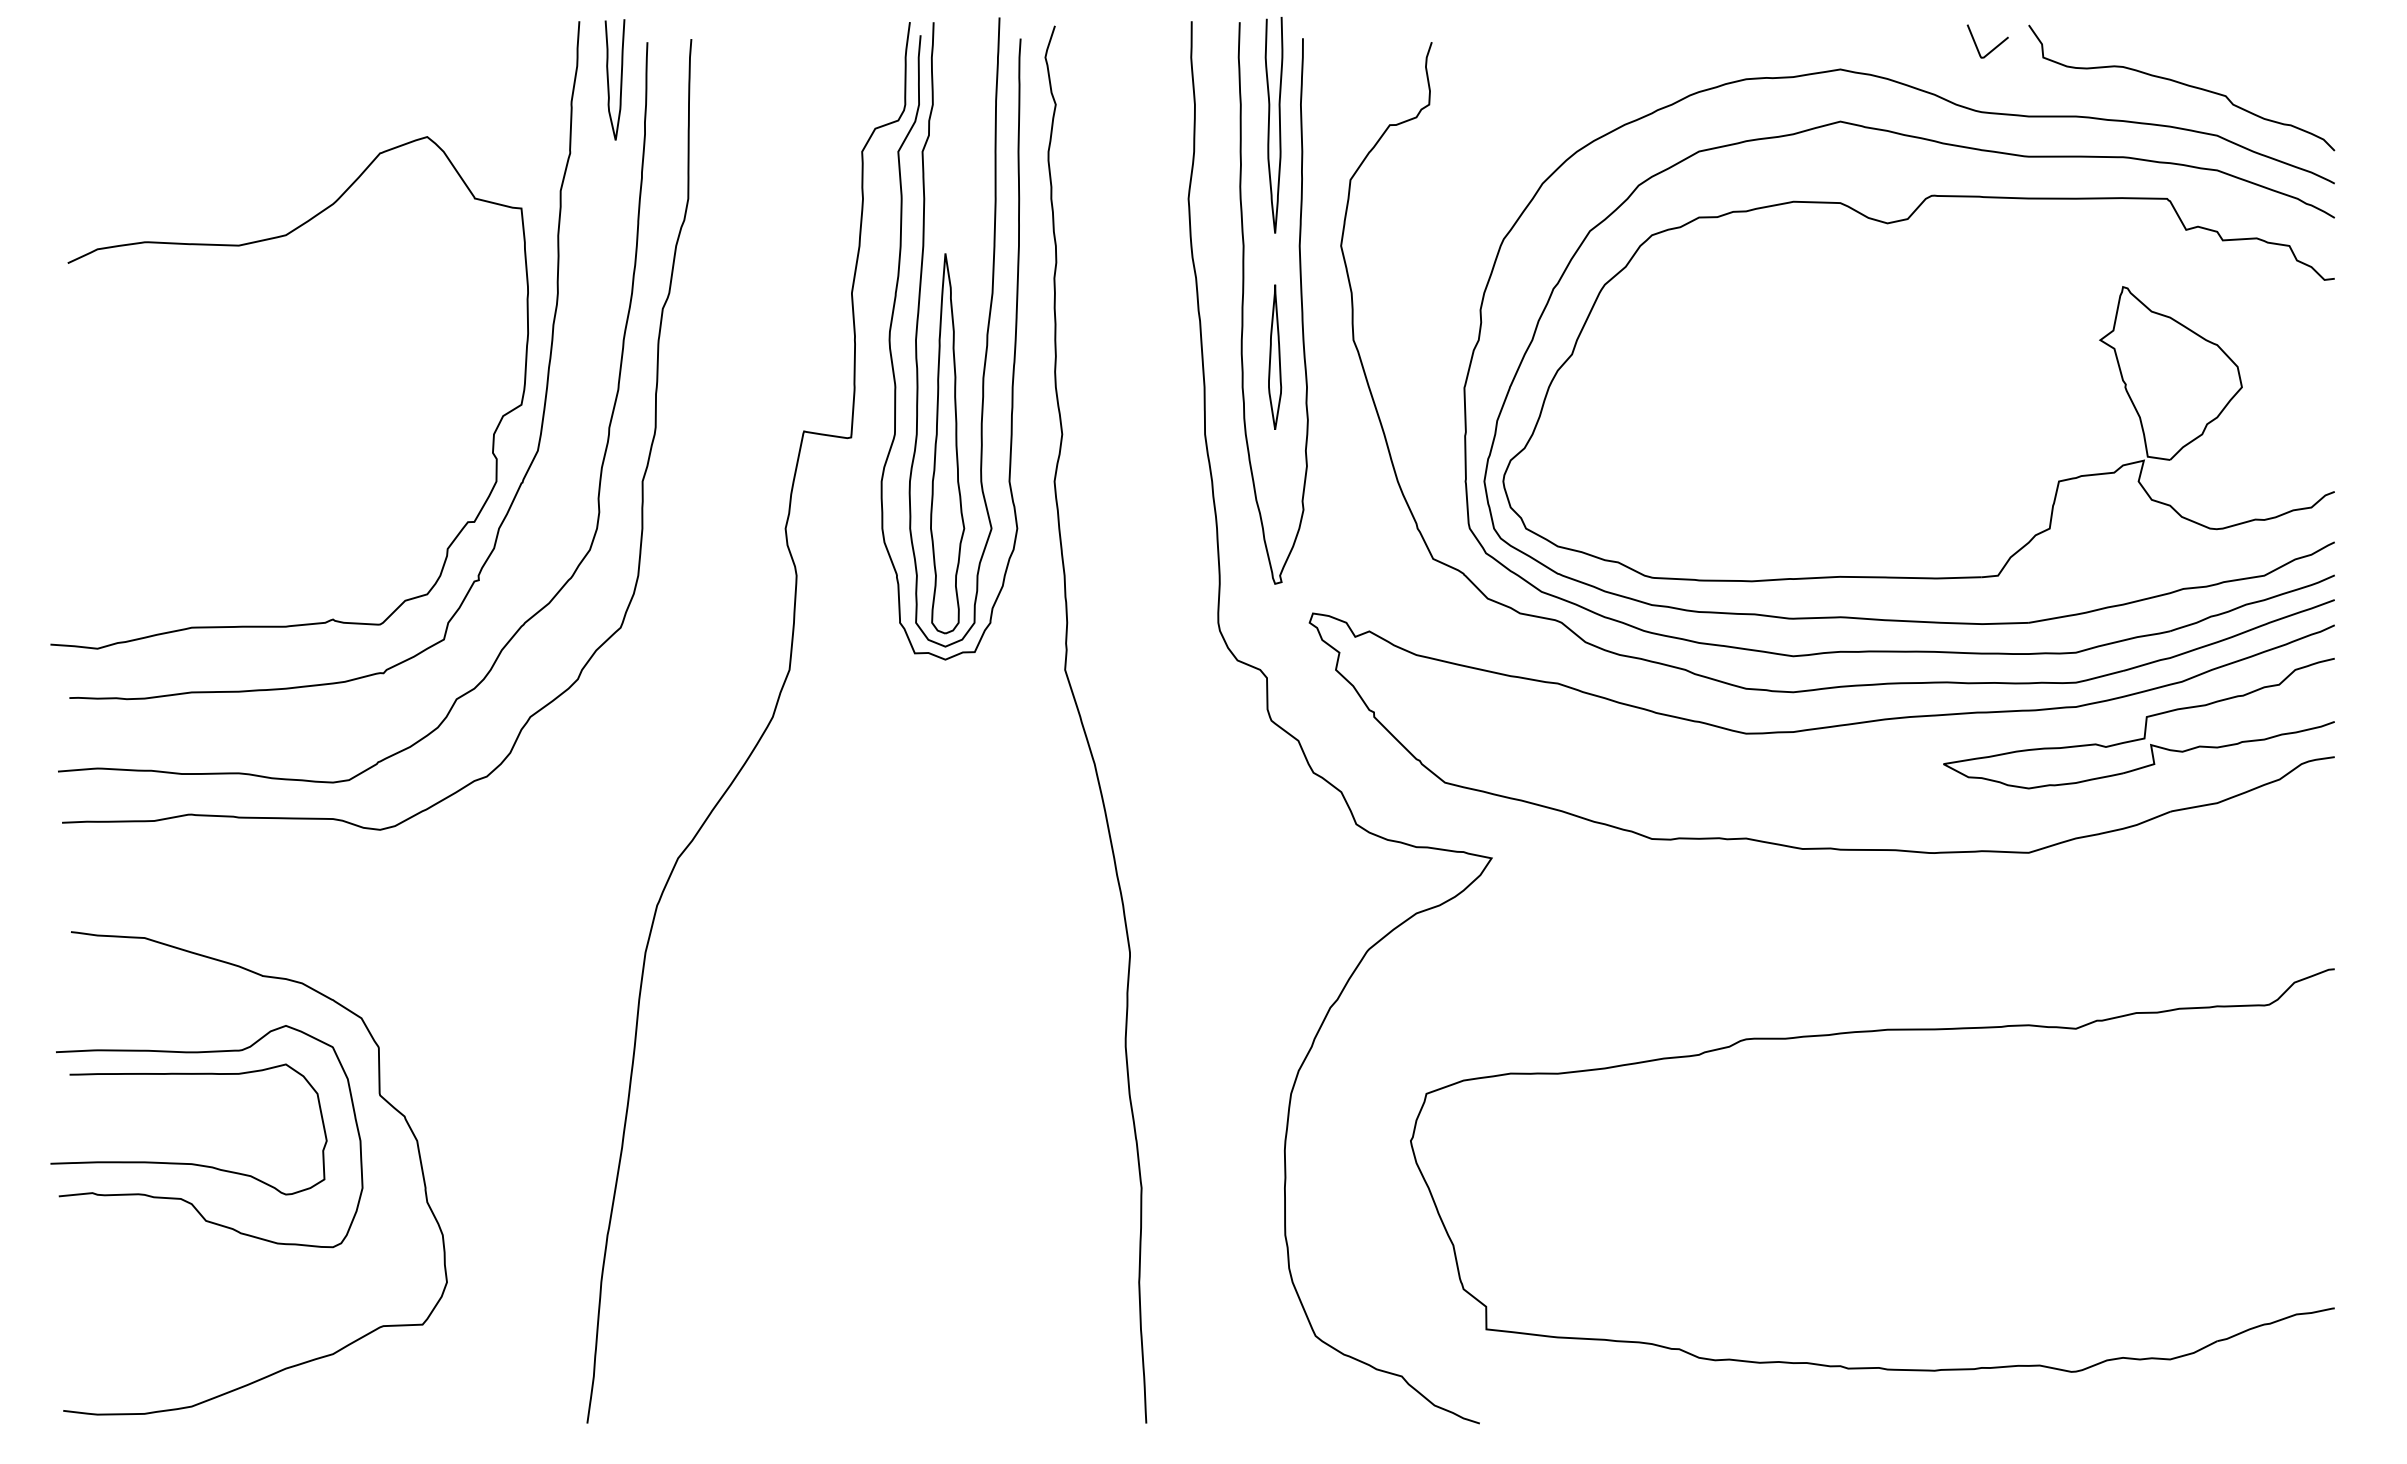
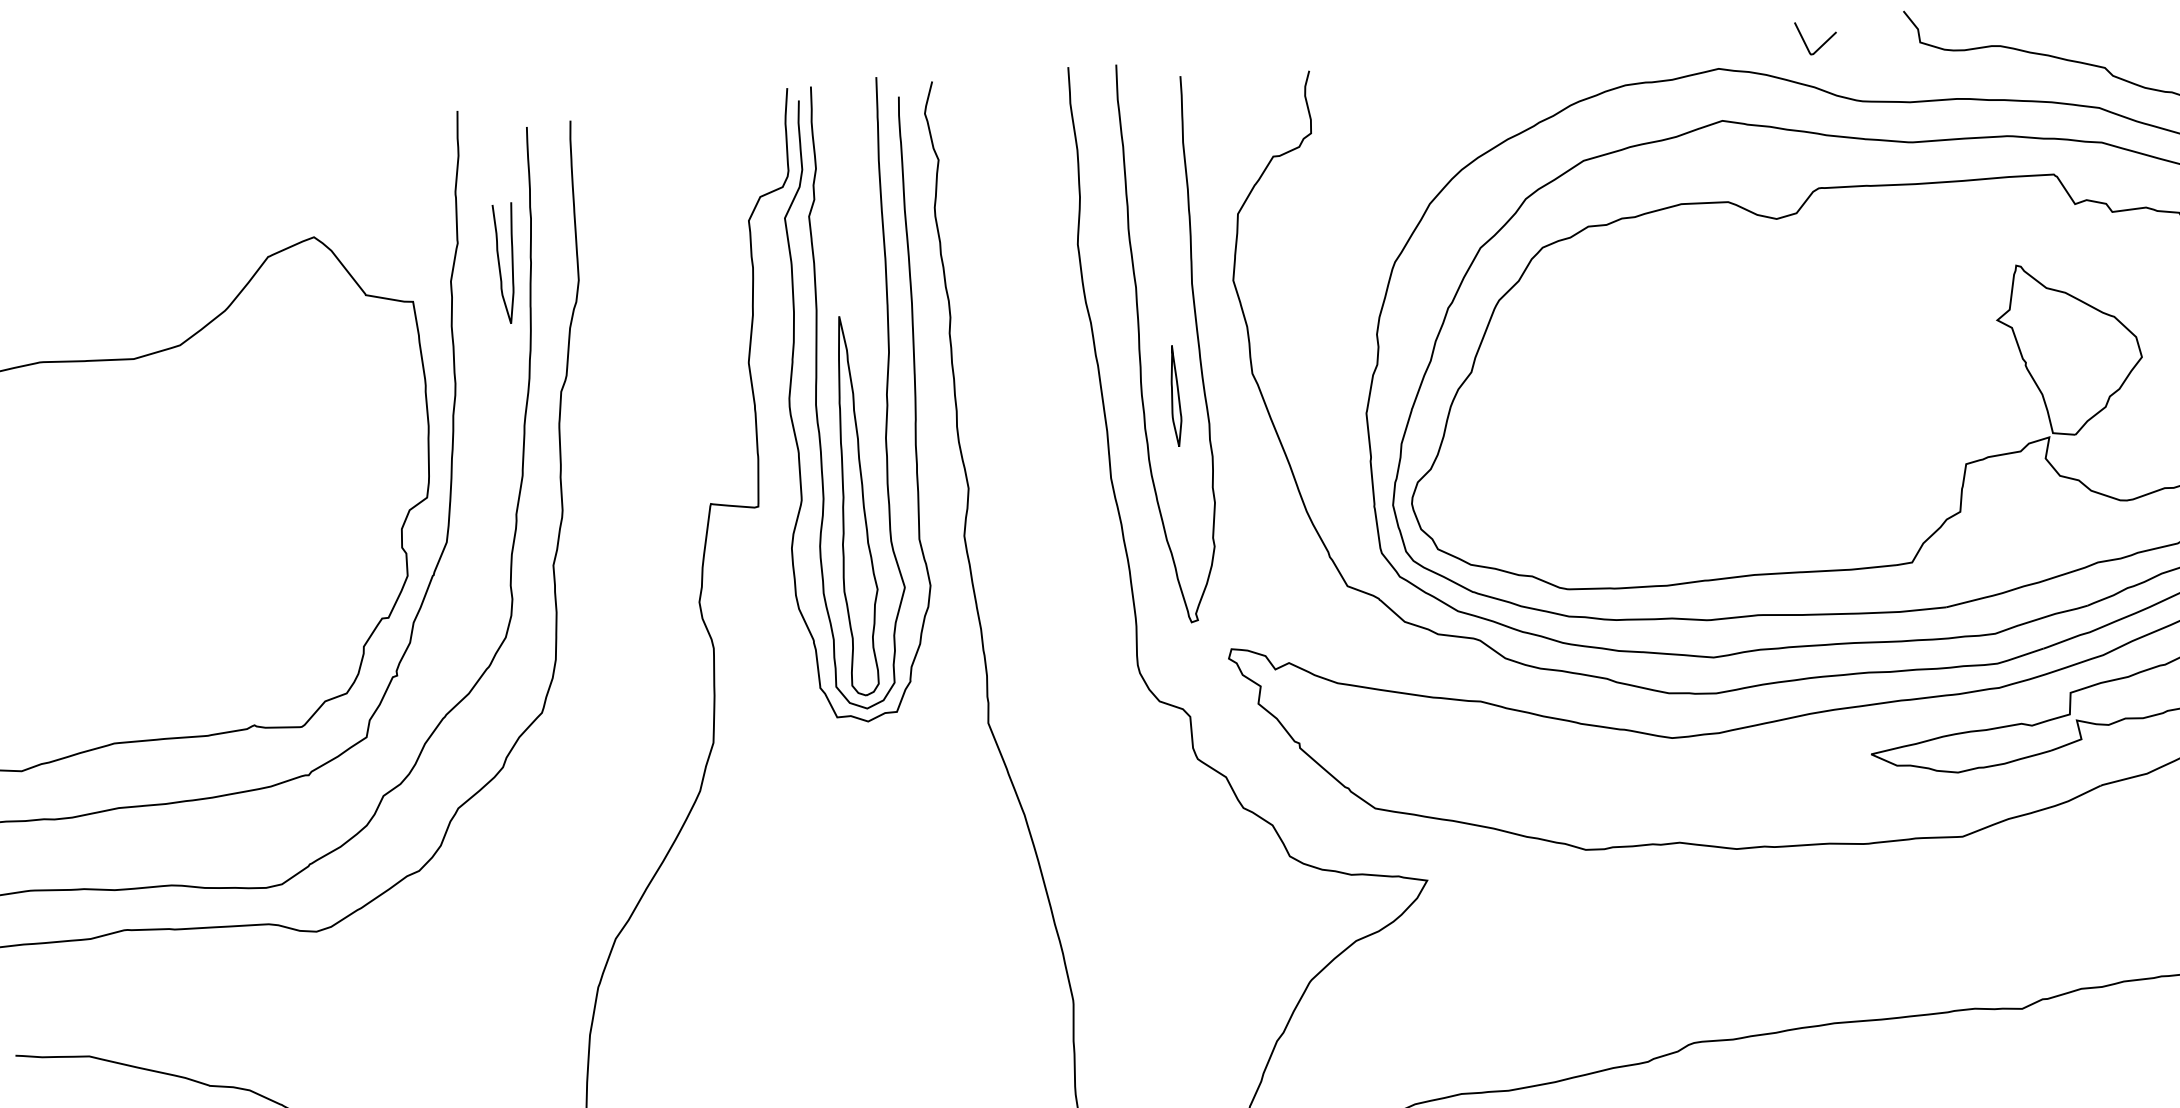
curve: (1994, 47) -> (1823, 43), moved
curve: (608, 79) -> (499, 263), moved
curve: (1269, 125) -> (1153, 165), removed
part: (1275, 356) -> (1175, 395), size x0.7

